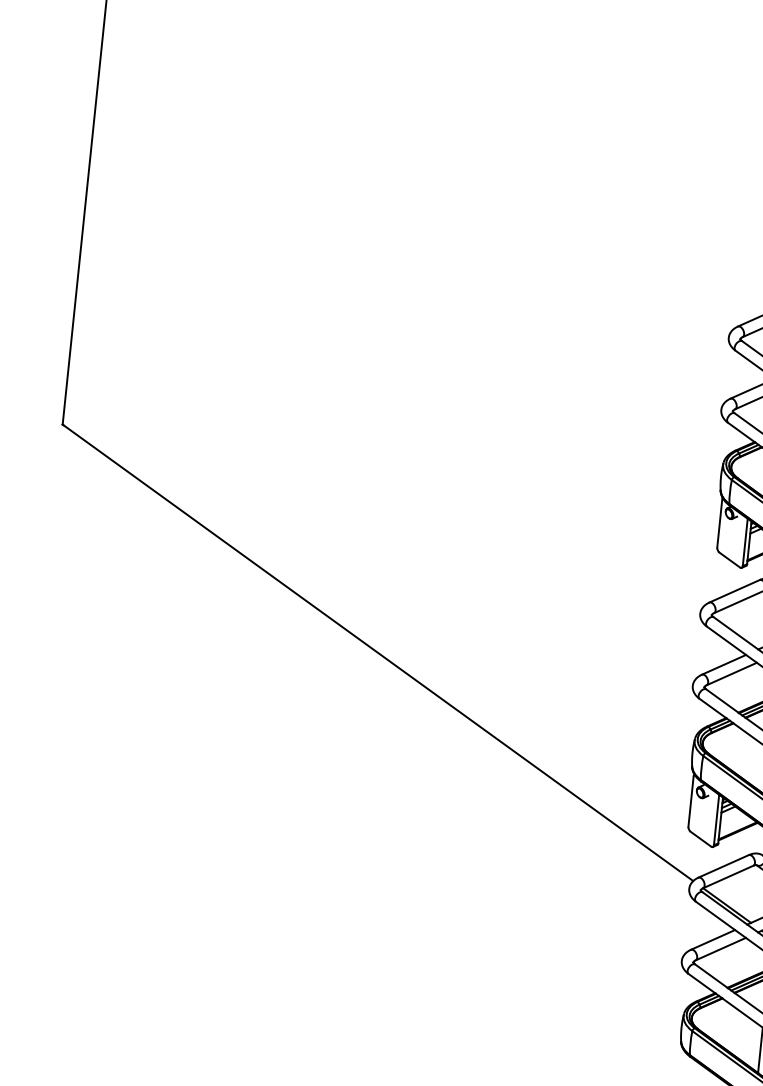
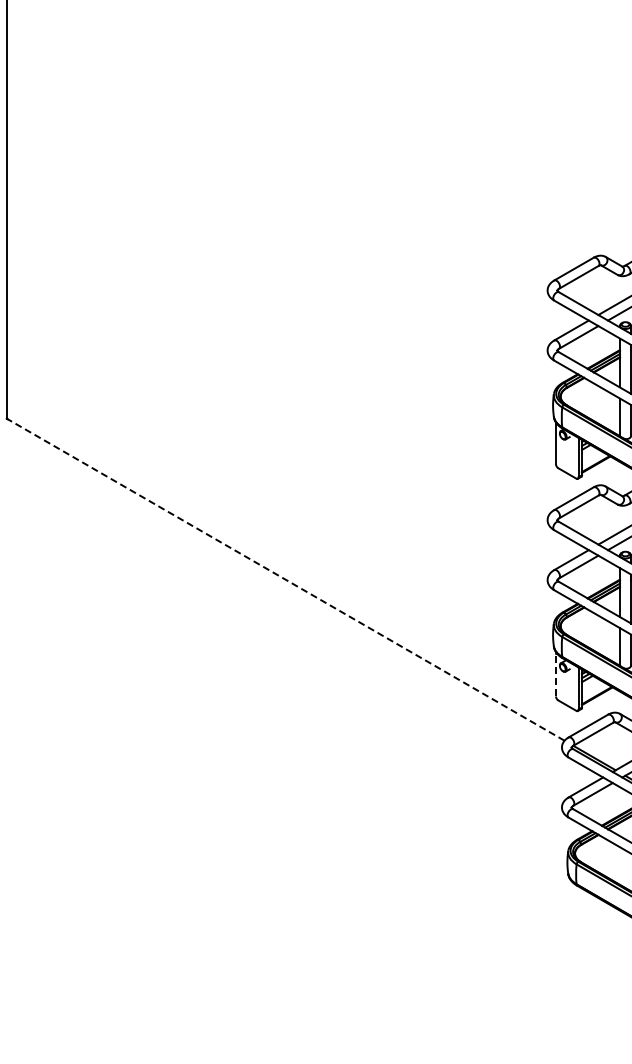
line: (377, 652) -> (285, 579), solid -> dashed
line: (690, 801) -> (555, 675), solid -> dashed

